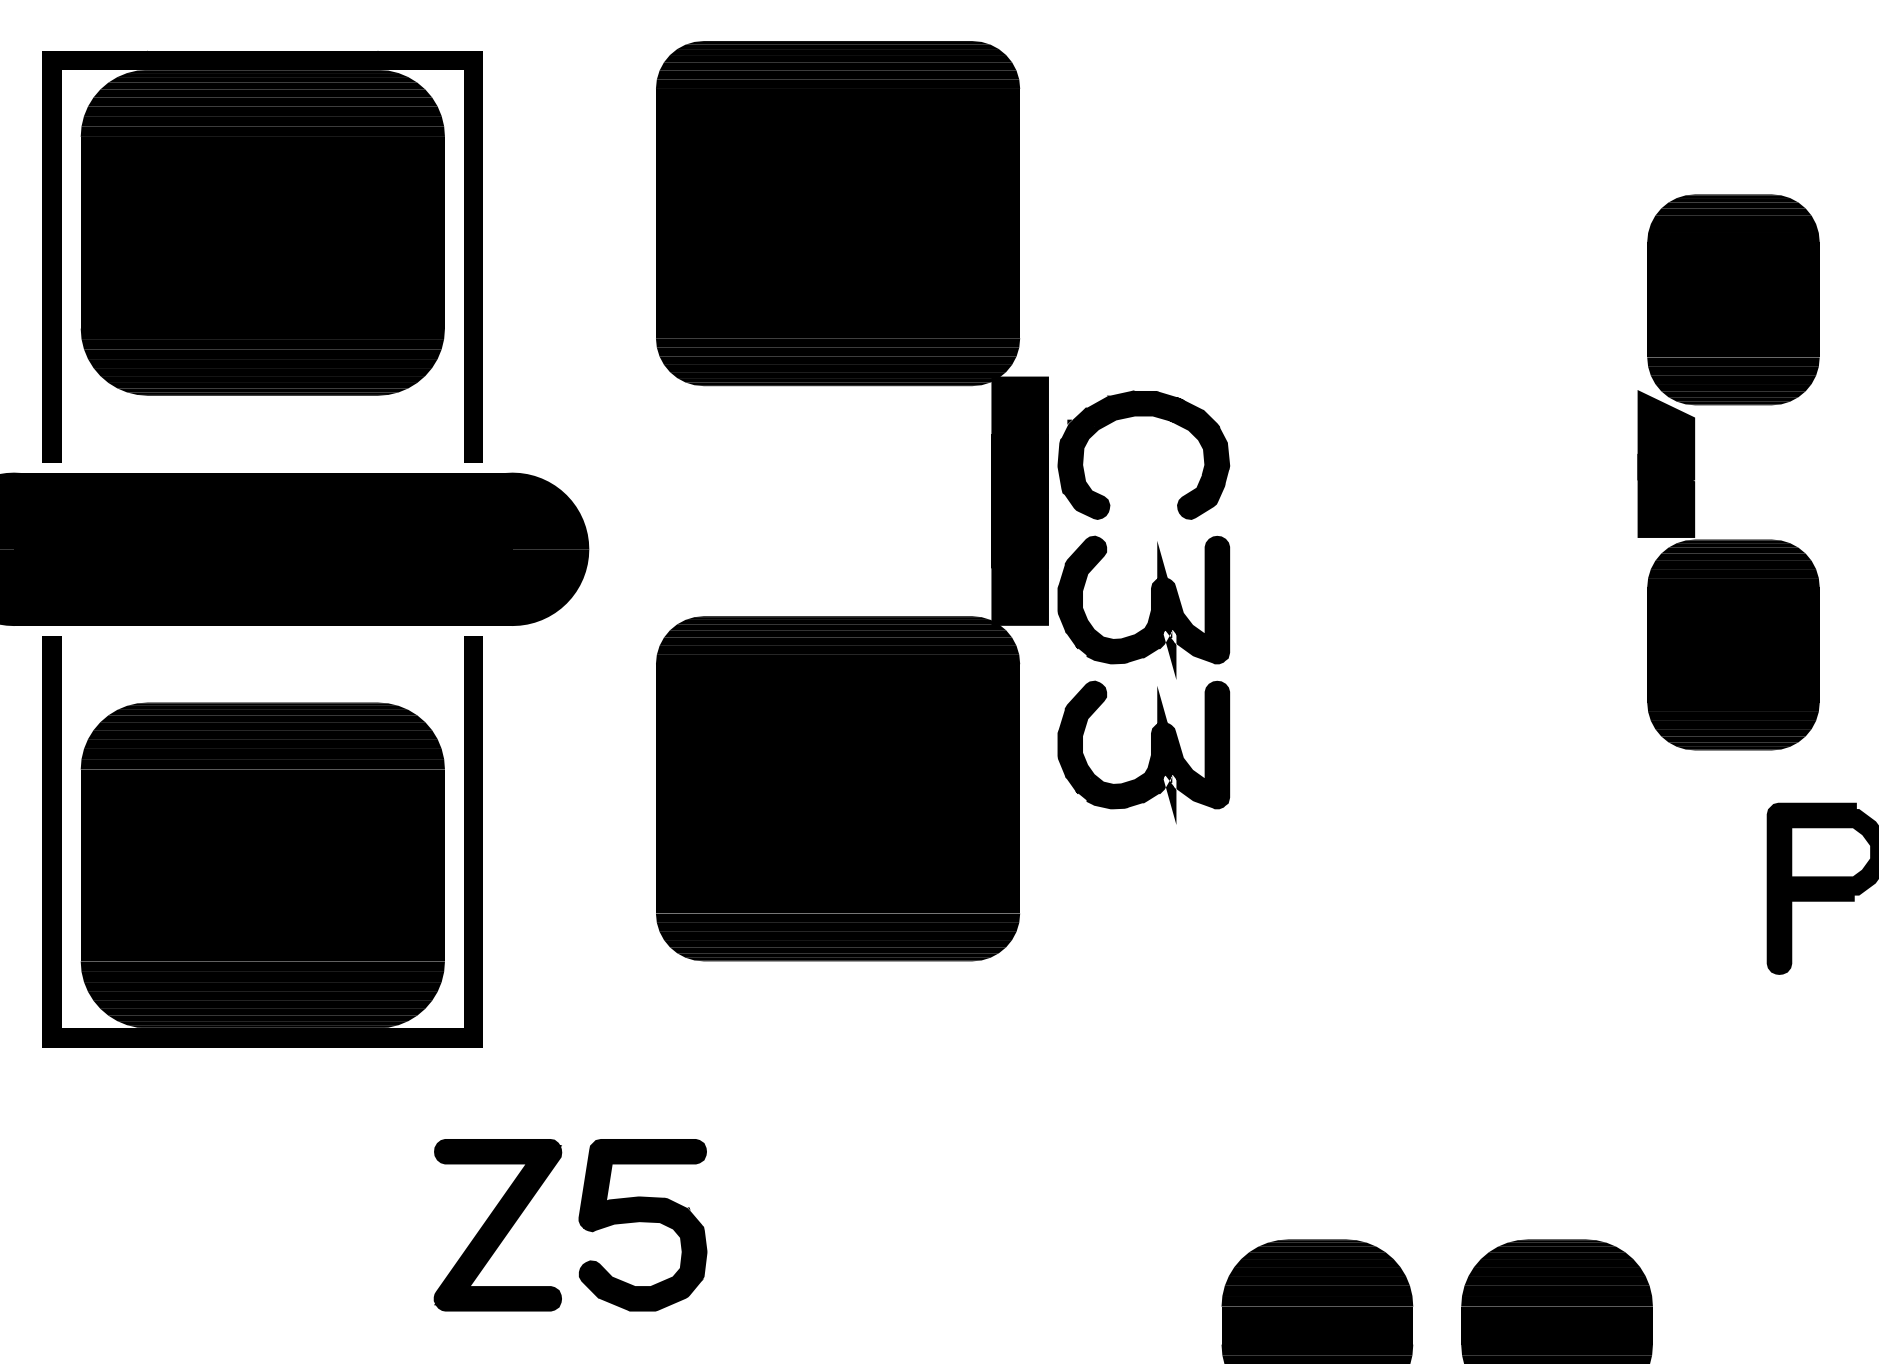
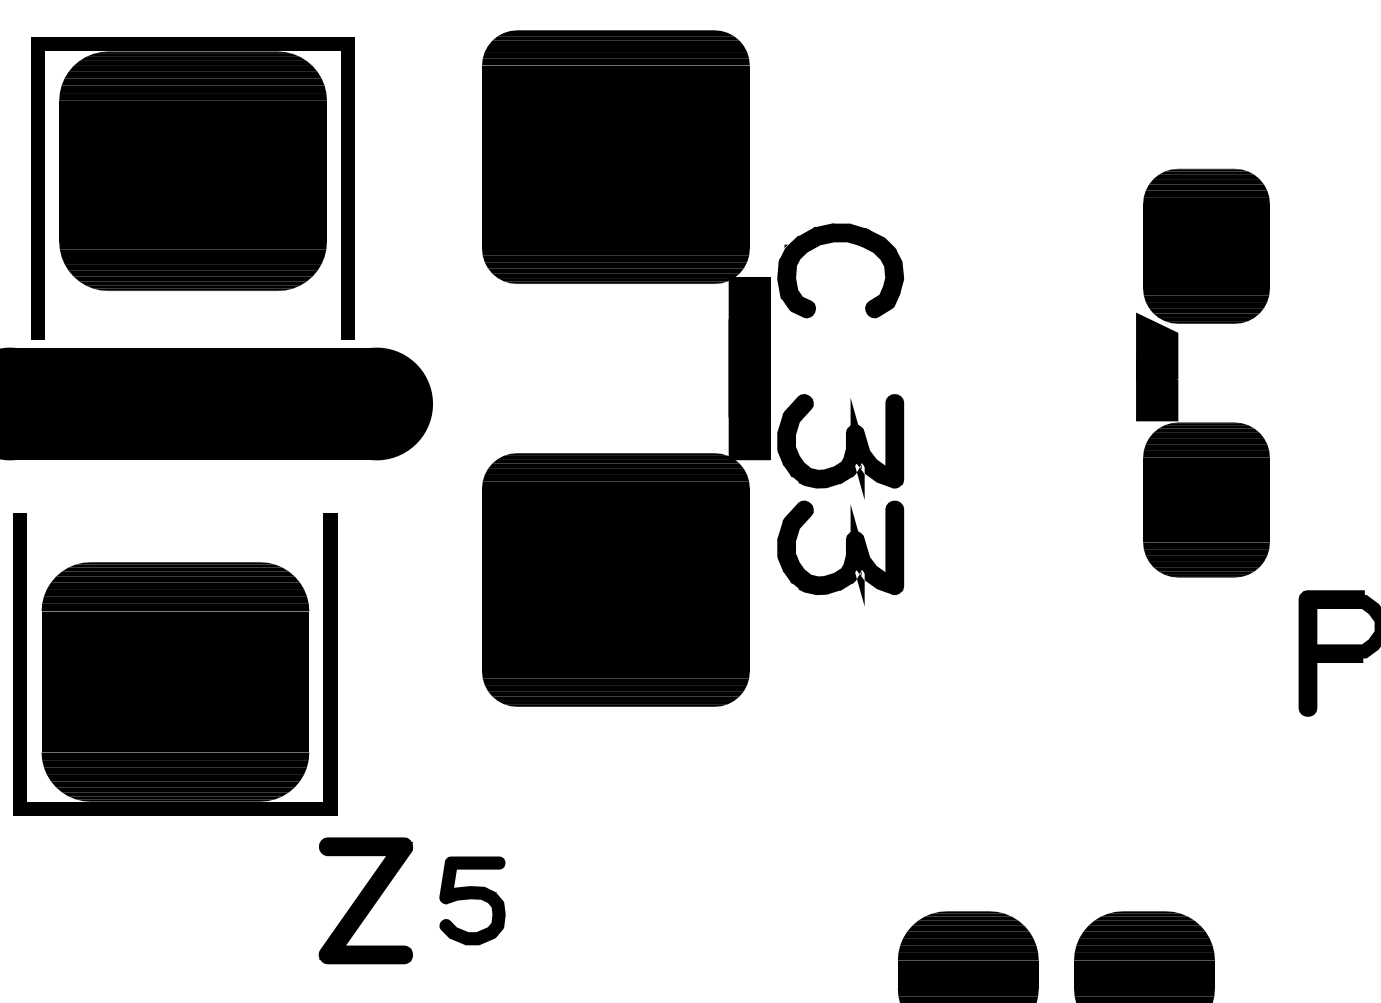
part: (1143, 416) -> (840, 242), moved
part: (1695, 472) -> (1178, 373), moved
part: (262, 841) -> (175, 664), moved
part: (642, 1225) -> (472, 901), size x0.7

